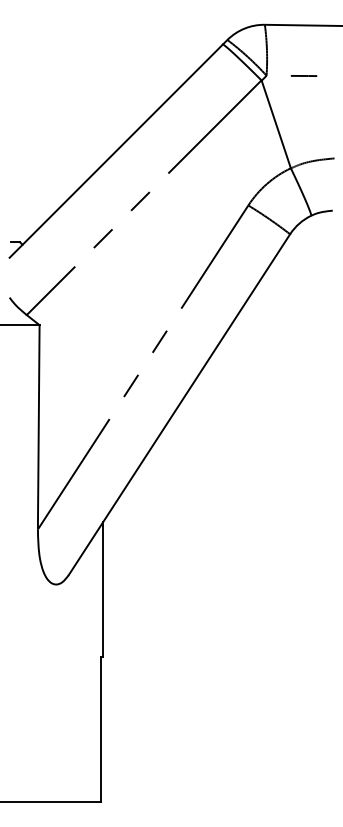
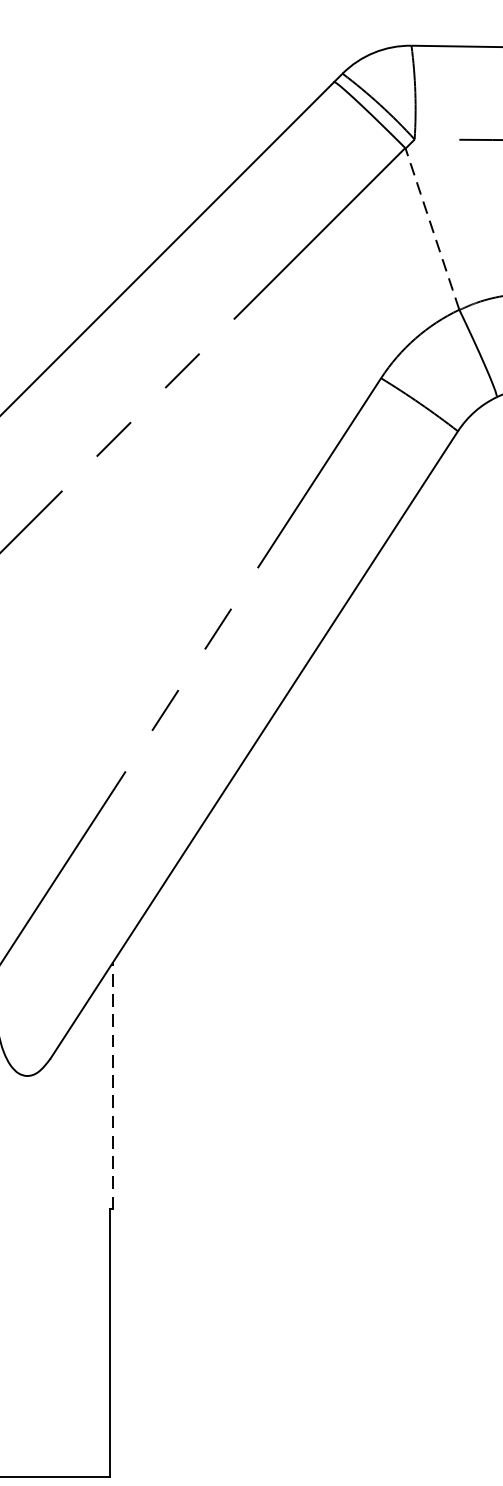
line: (276, 124) -> (432, 229), solid -> dashed
line: (102, 589) -> (112, 1085), solid -> dashed

